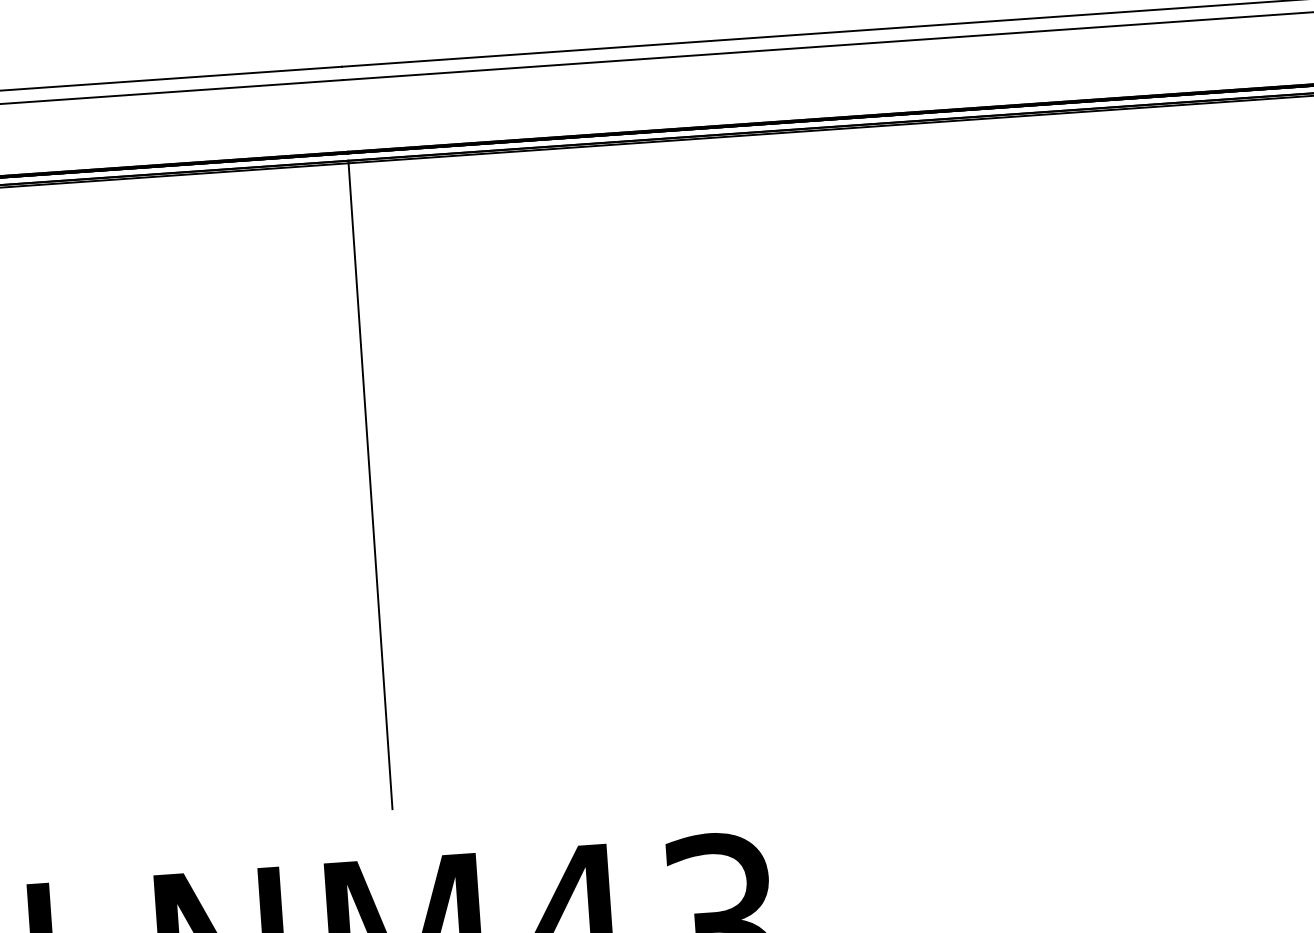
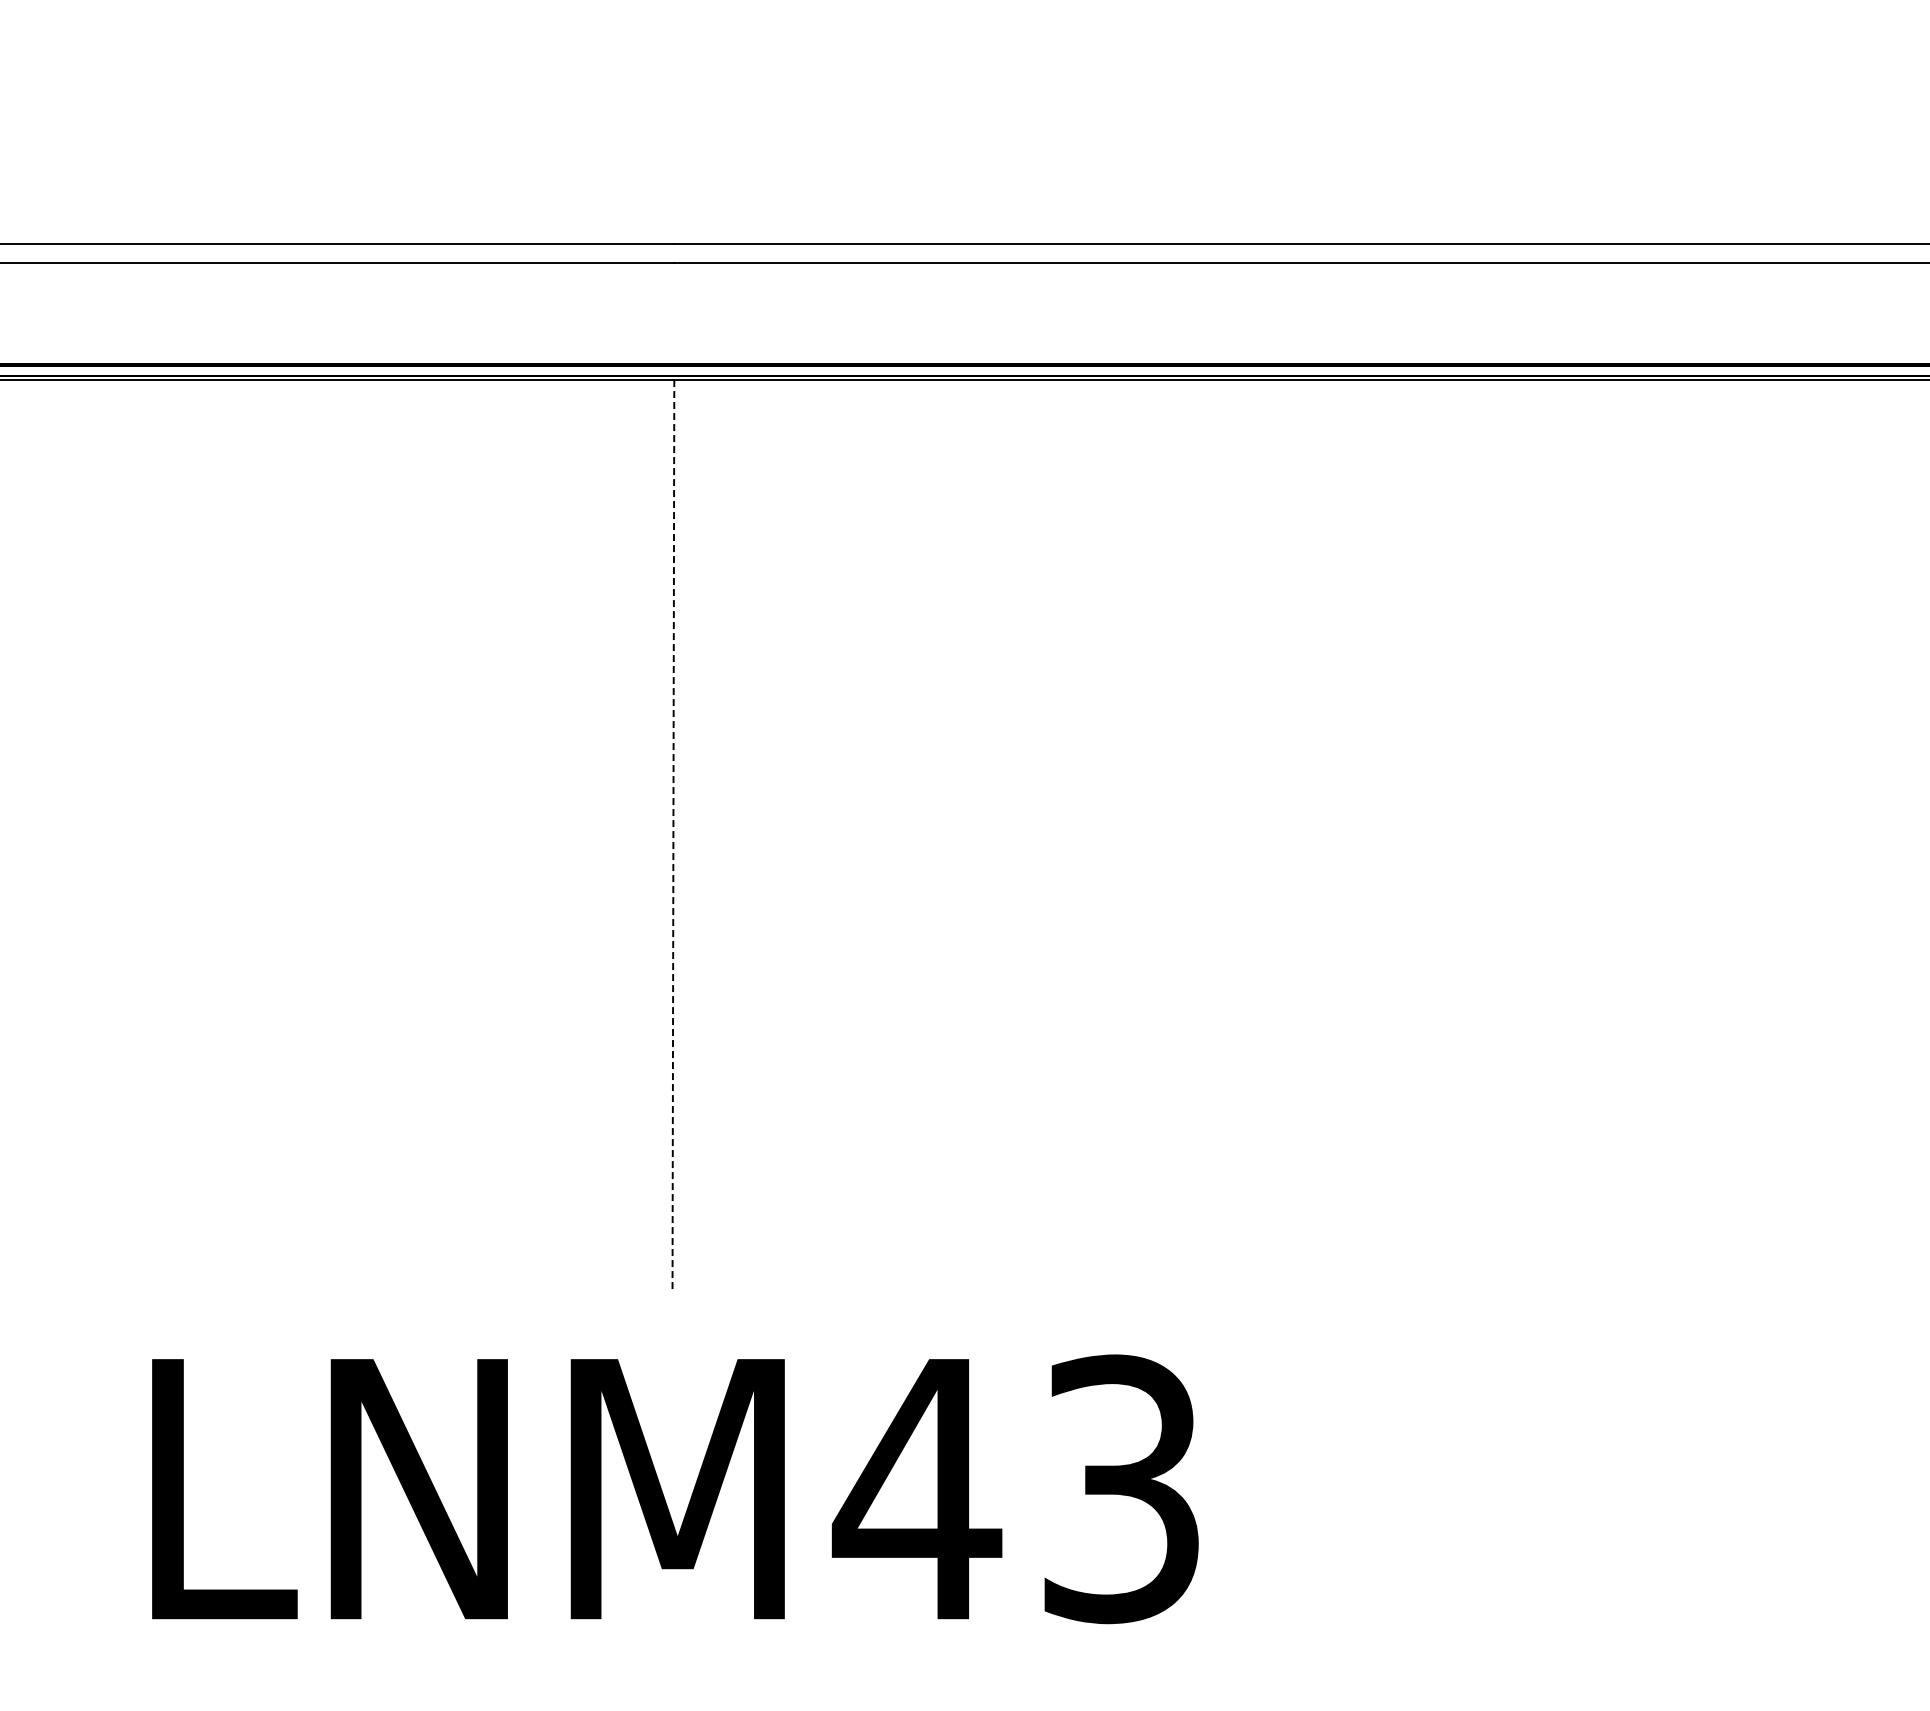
line: (370, 485) -> (673, 834), solid -> dashed

